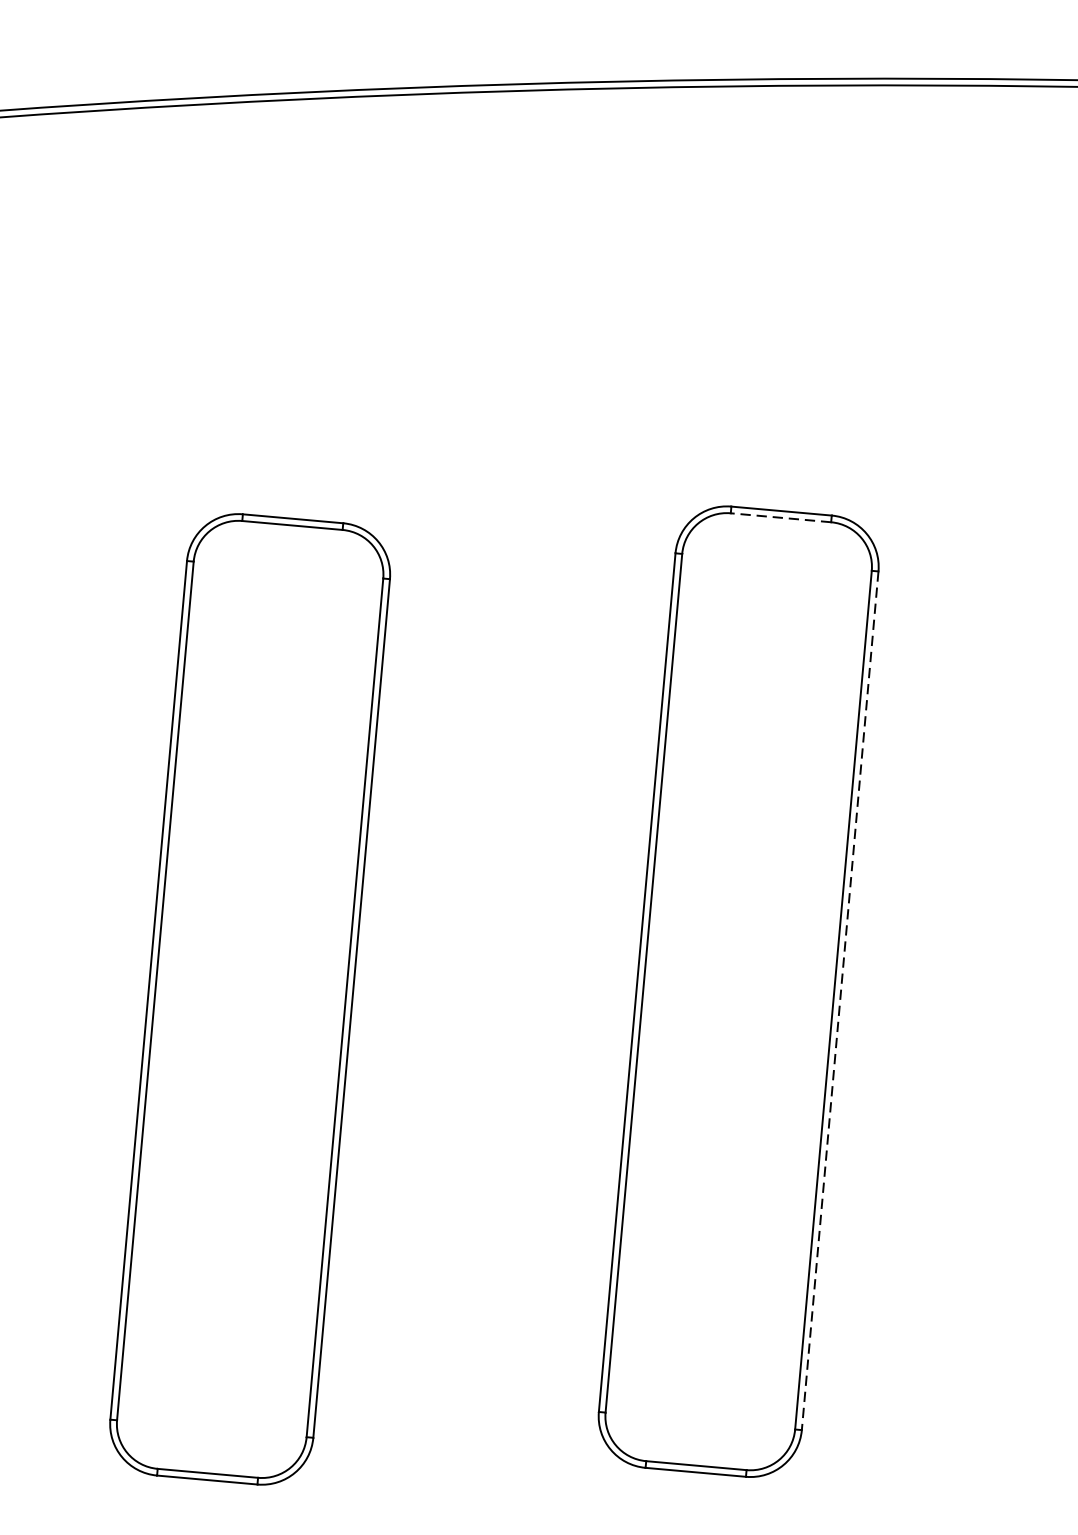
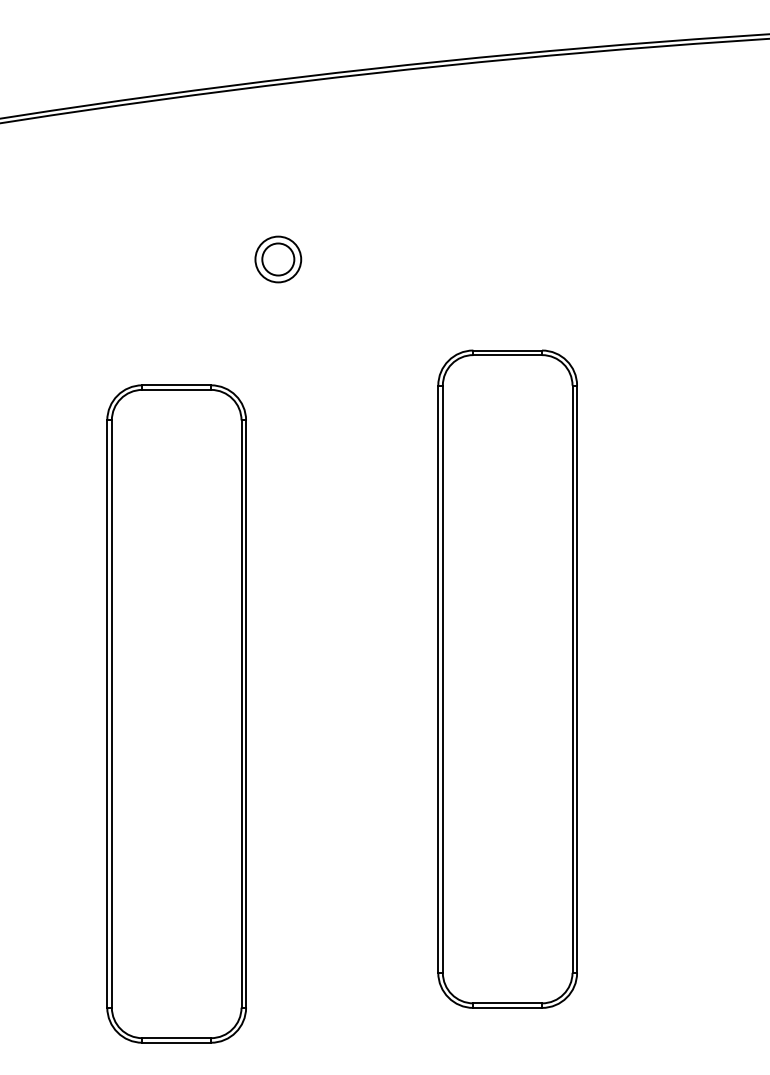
part: (458, 348) -> (278, 259), added
line: (780, 518) -> (507, 355), dashed -> solid
line: (840, 1001) -> (577, 679), dashed -> solid

